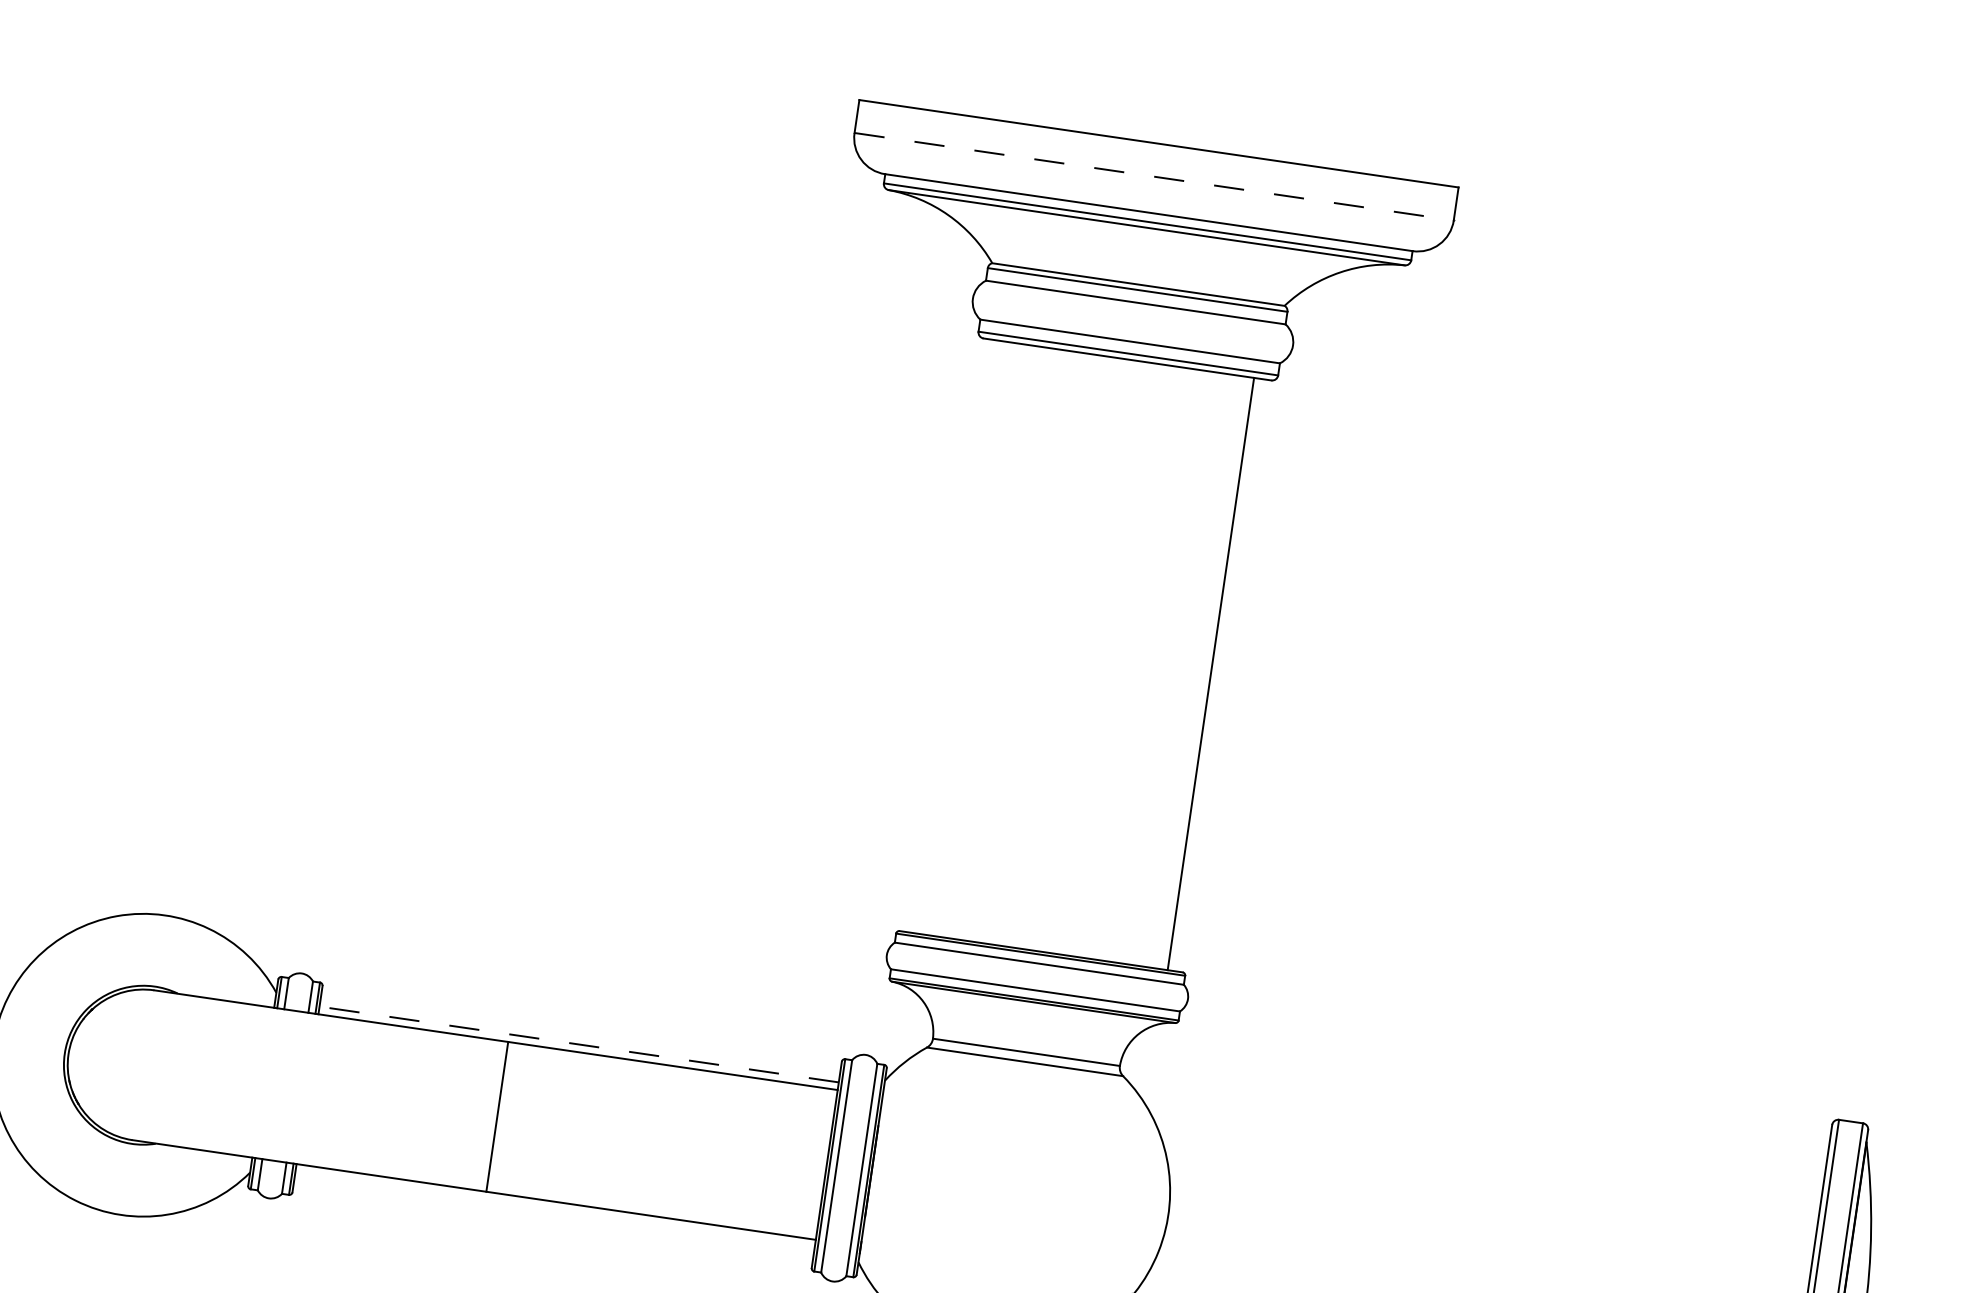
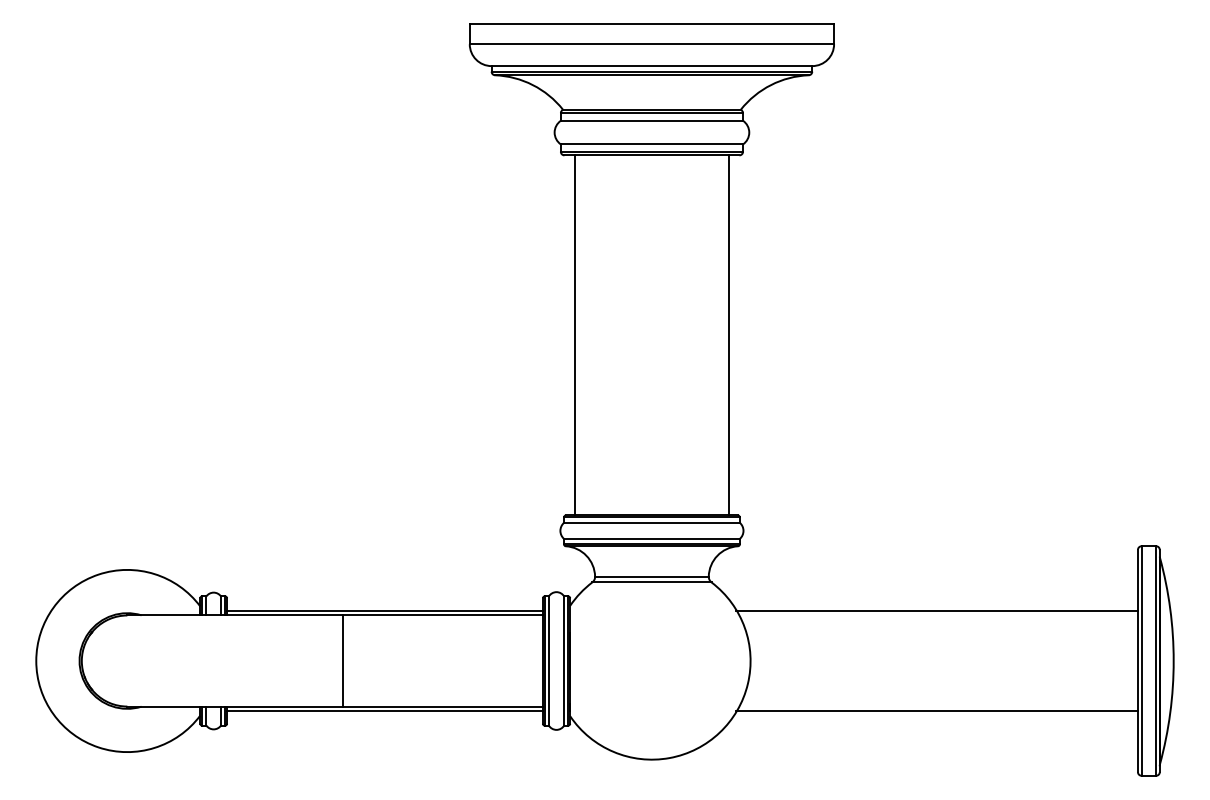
line: (1155, 177) -> (652, 44), dashed -> solid
line: (956, 637) -> (574, 335), added
line: (580, 1044) -> (385, 610), dashed -> solid
line: (1486, 1176) -> (936, 610), added
line: (554, 1209) -> (384, 711), added

